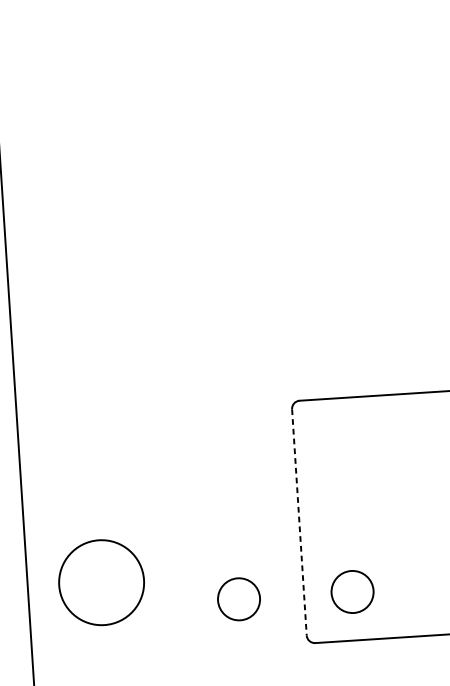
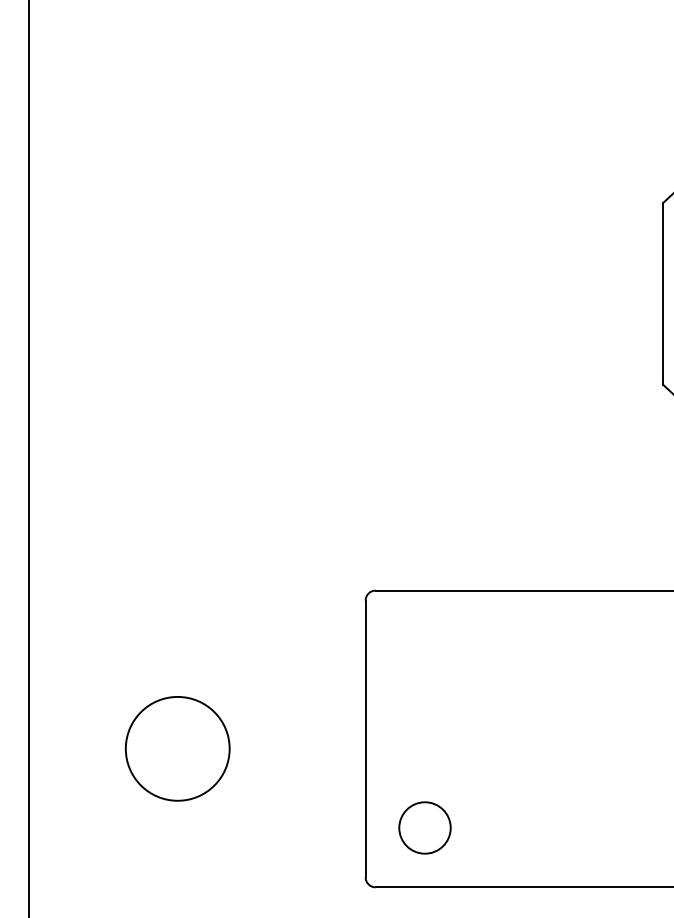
line: (299, 522) -> (365, 739), dashed -> solid
circle: (101, 582) -> (177, 748), moved
circle: (238, 598) -> (285, 827), removed

